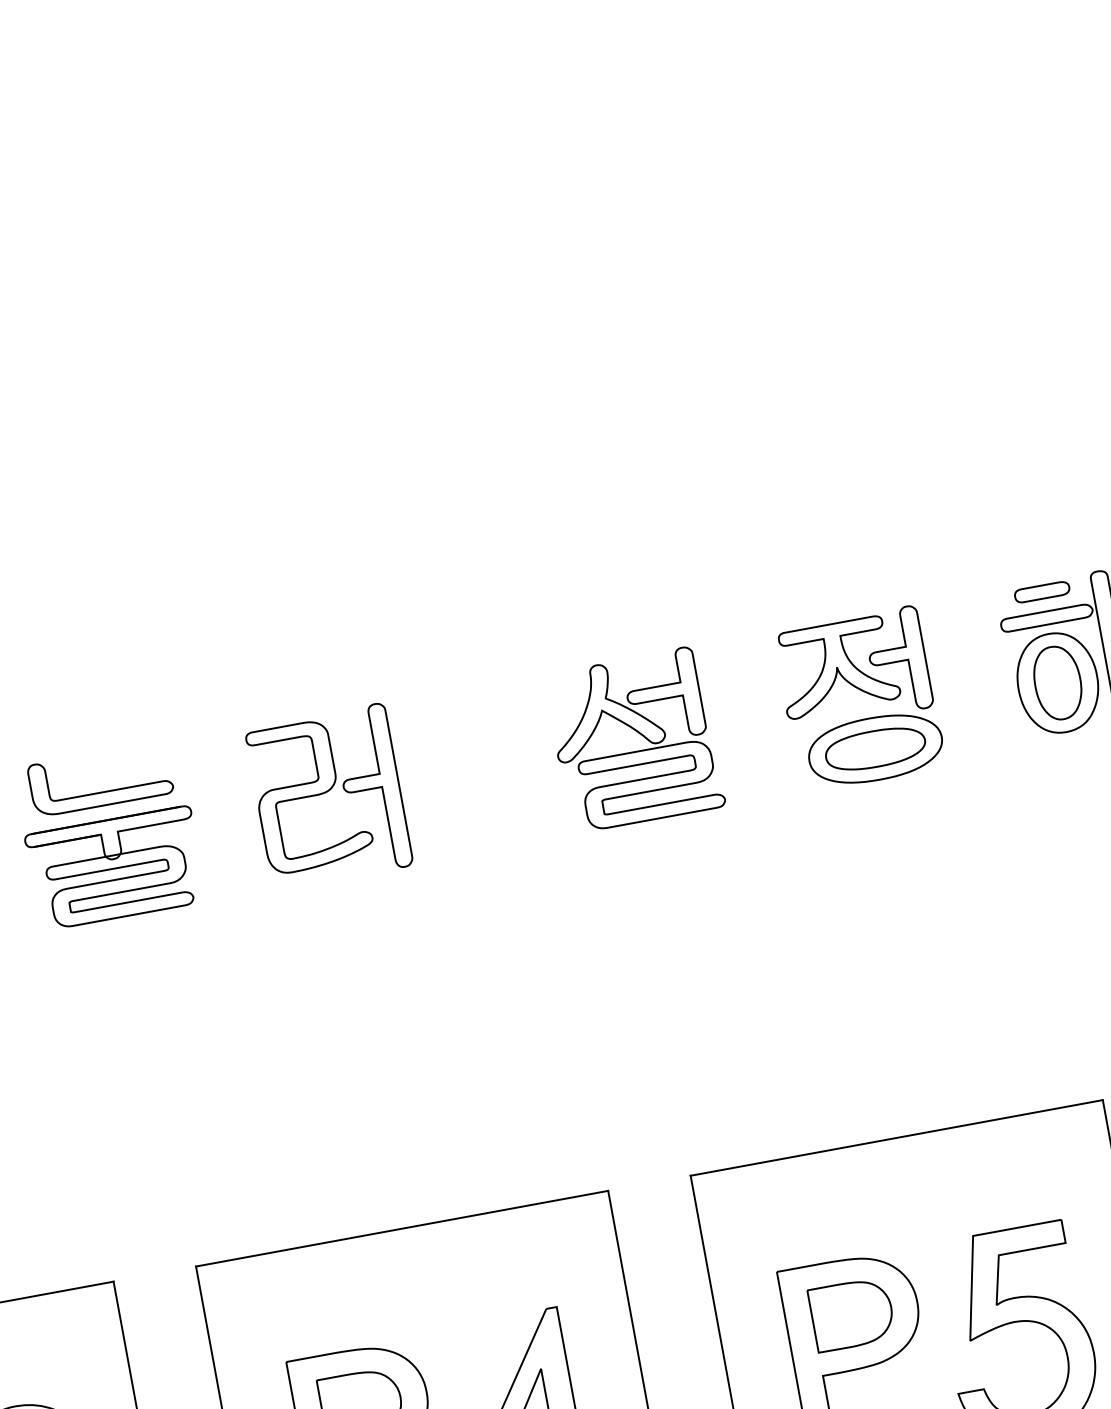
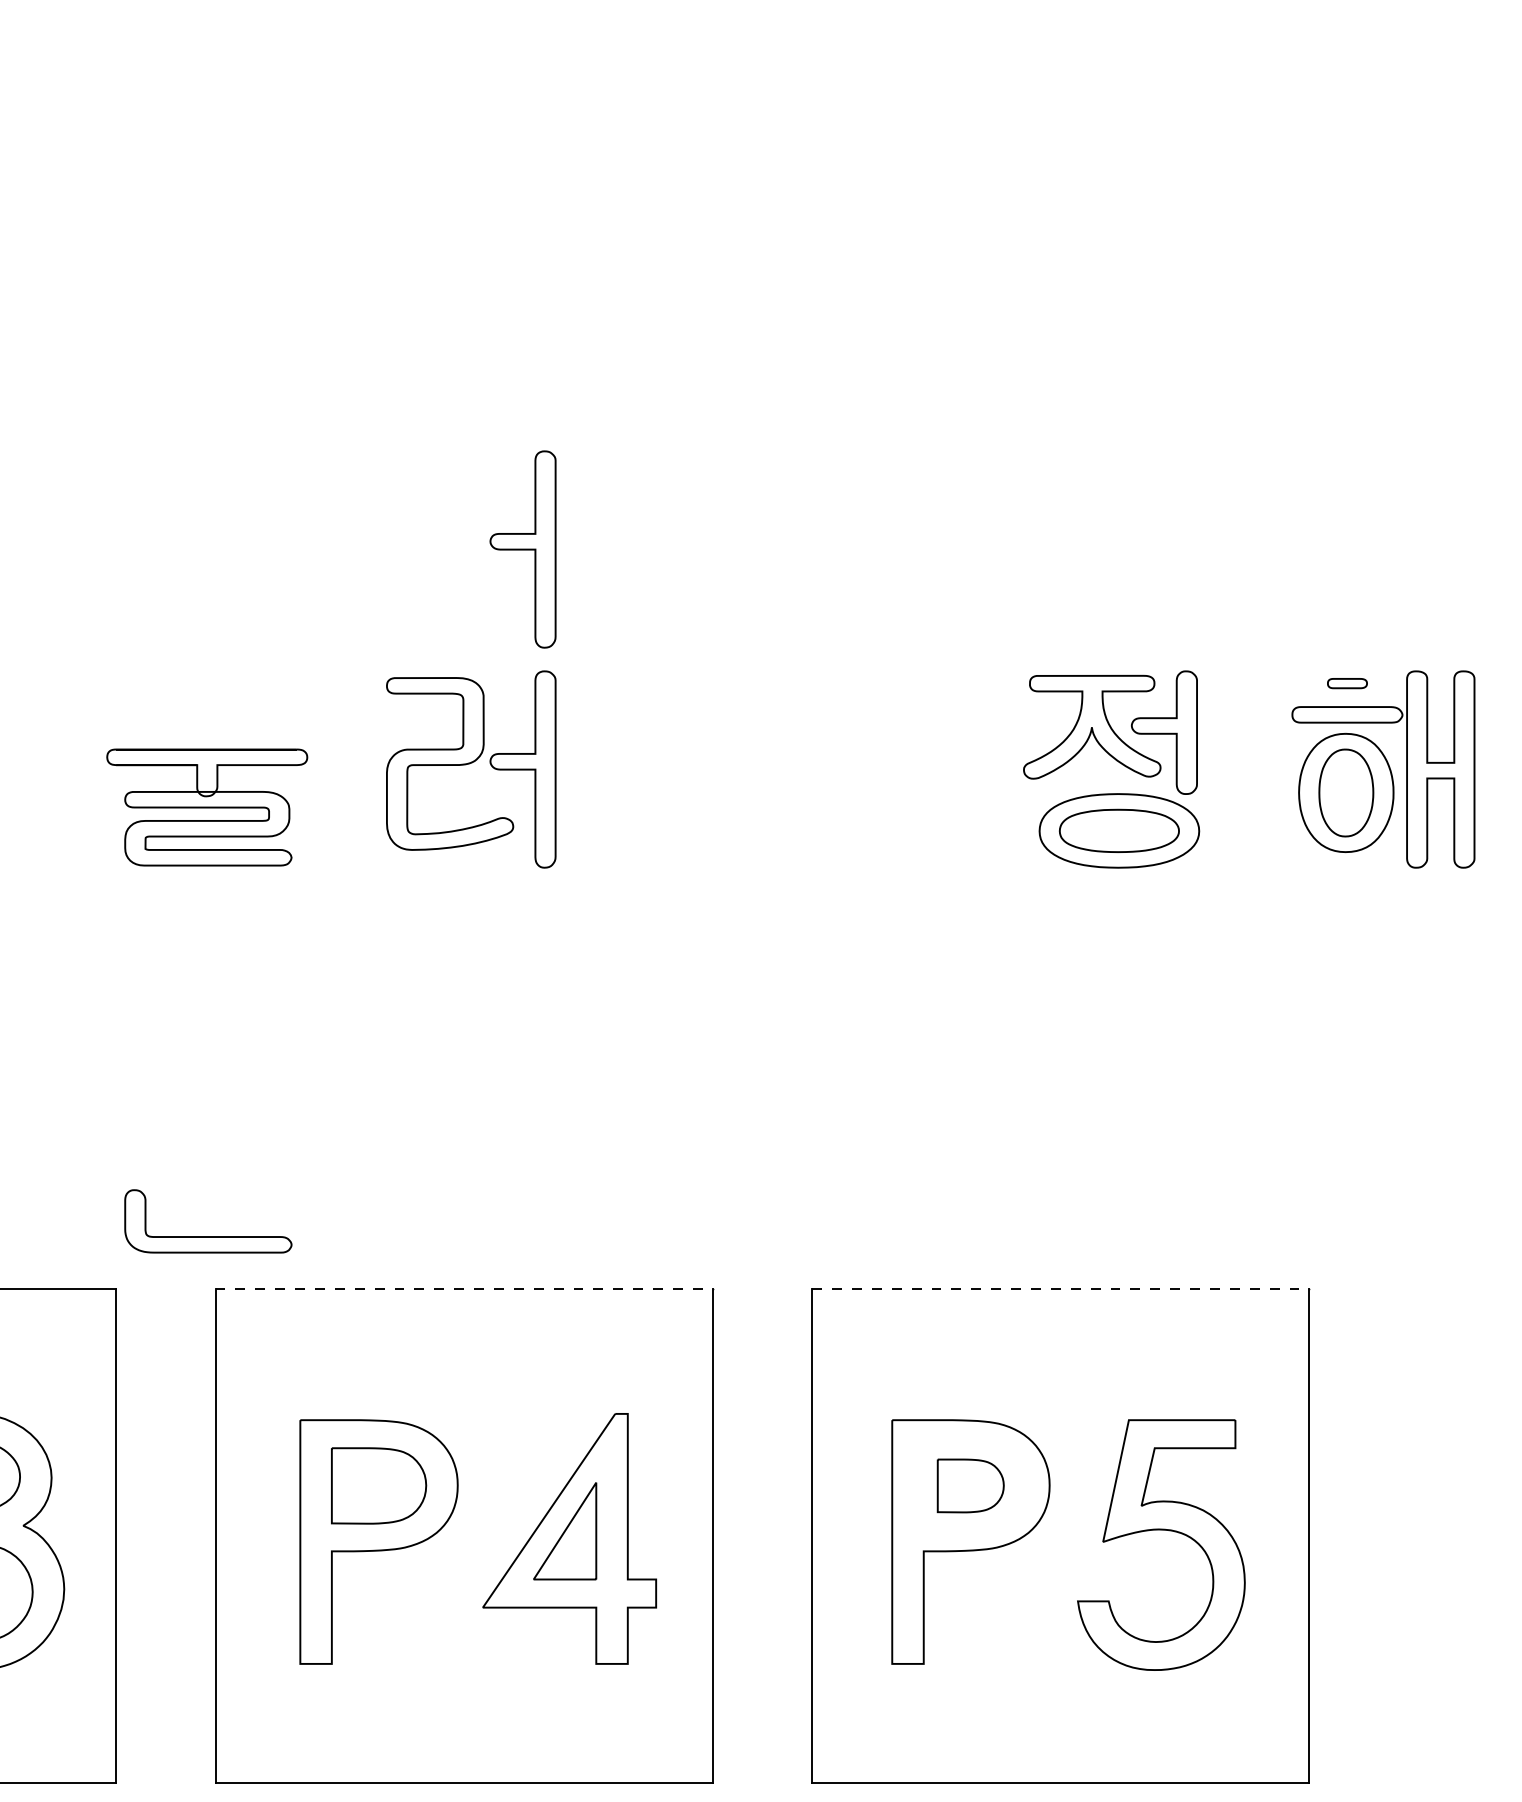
part: (1042, 592) -> (1347, 683), size x0.6
part: (337, 606) -> (522, 549), added
part: (637, 733) -> (845, 761), removed
part: (102, 791) -> (208, 1236), moved
line: (896, 1138) -> (1060, 1289), solid -> dashed
line: (402, 1228) -> (464, 1289), solid -> dashed
part: (851, 1314) -> (970, 1485), size x0.7

